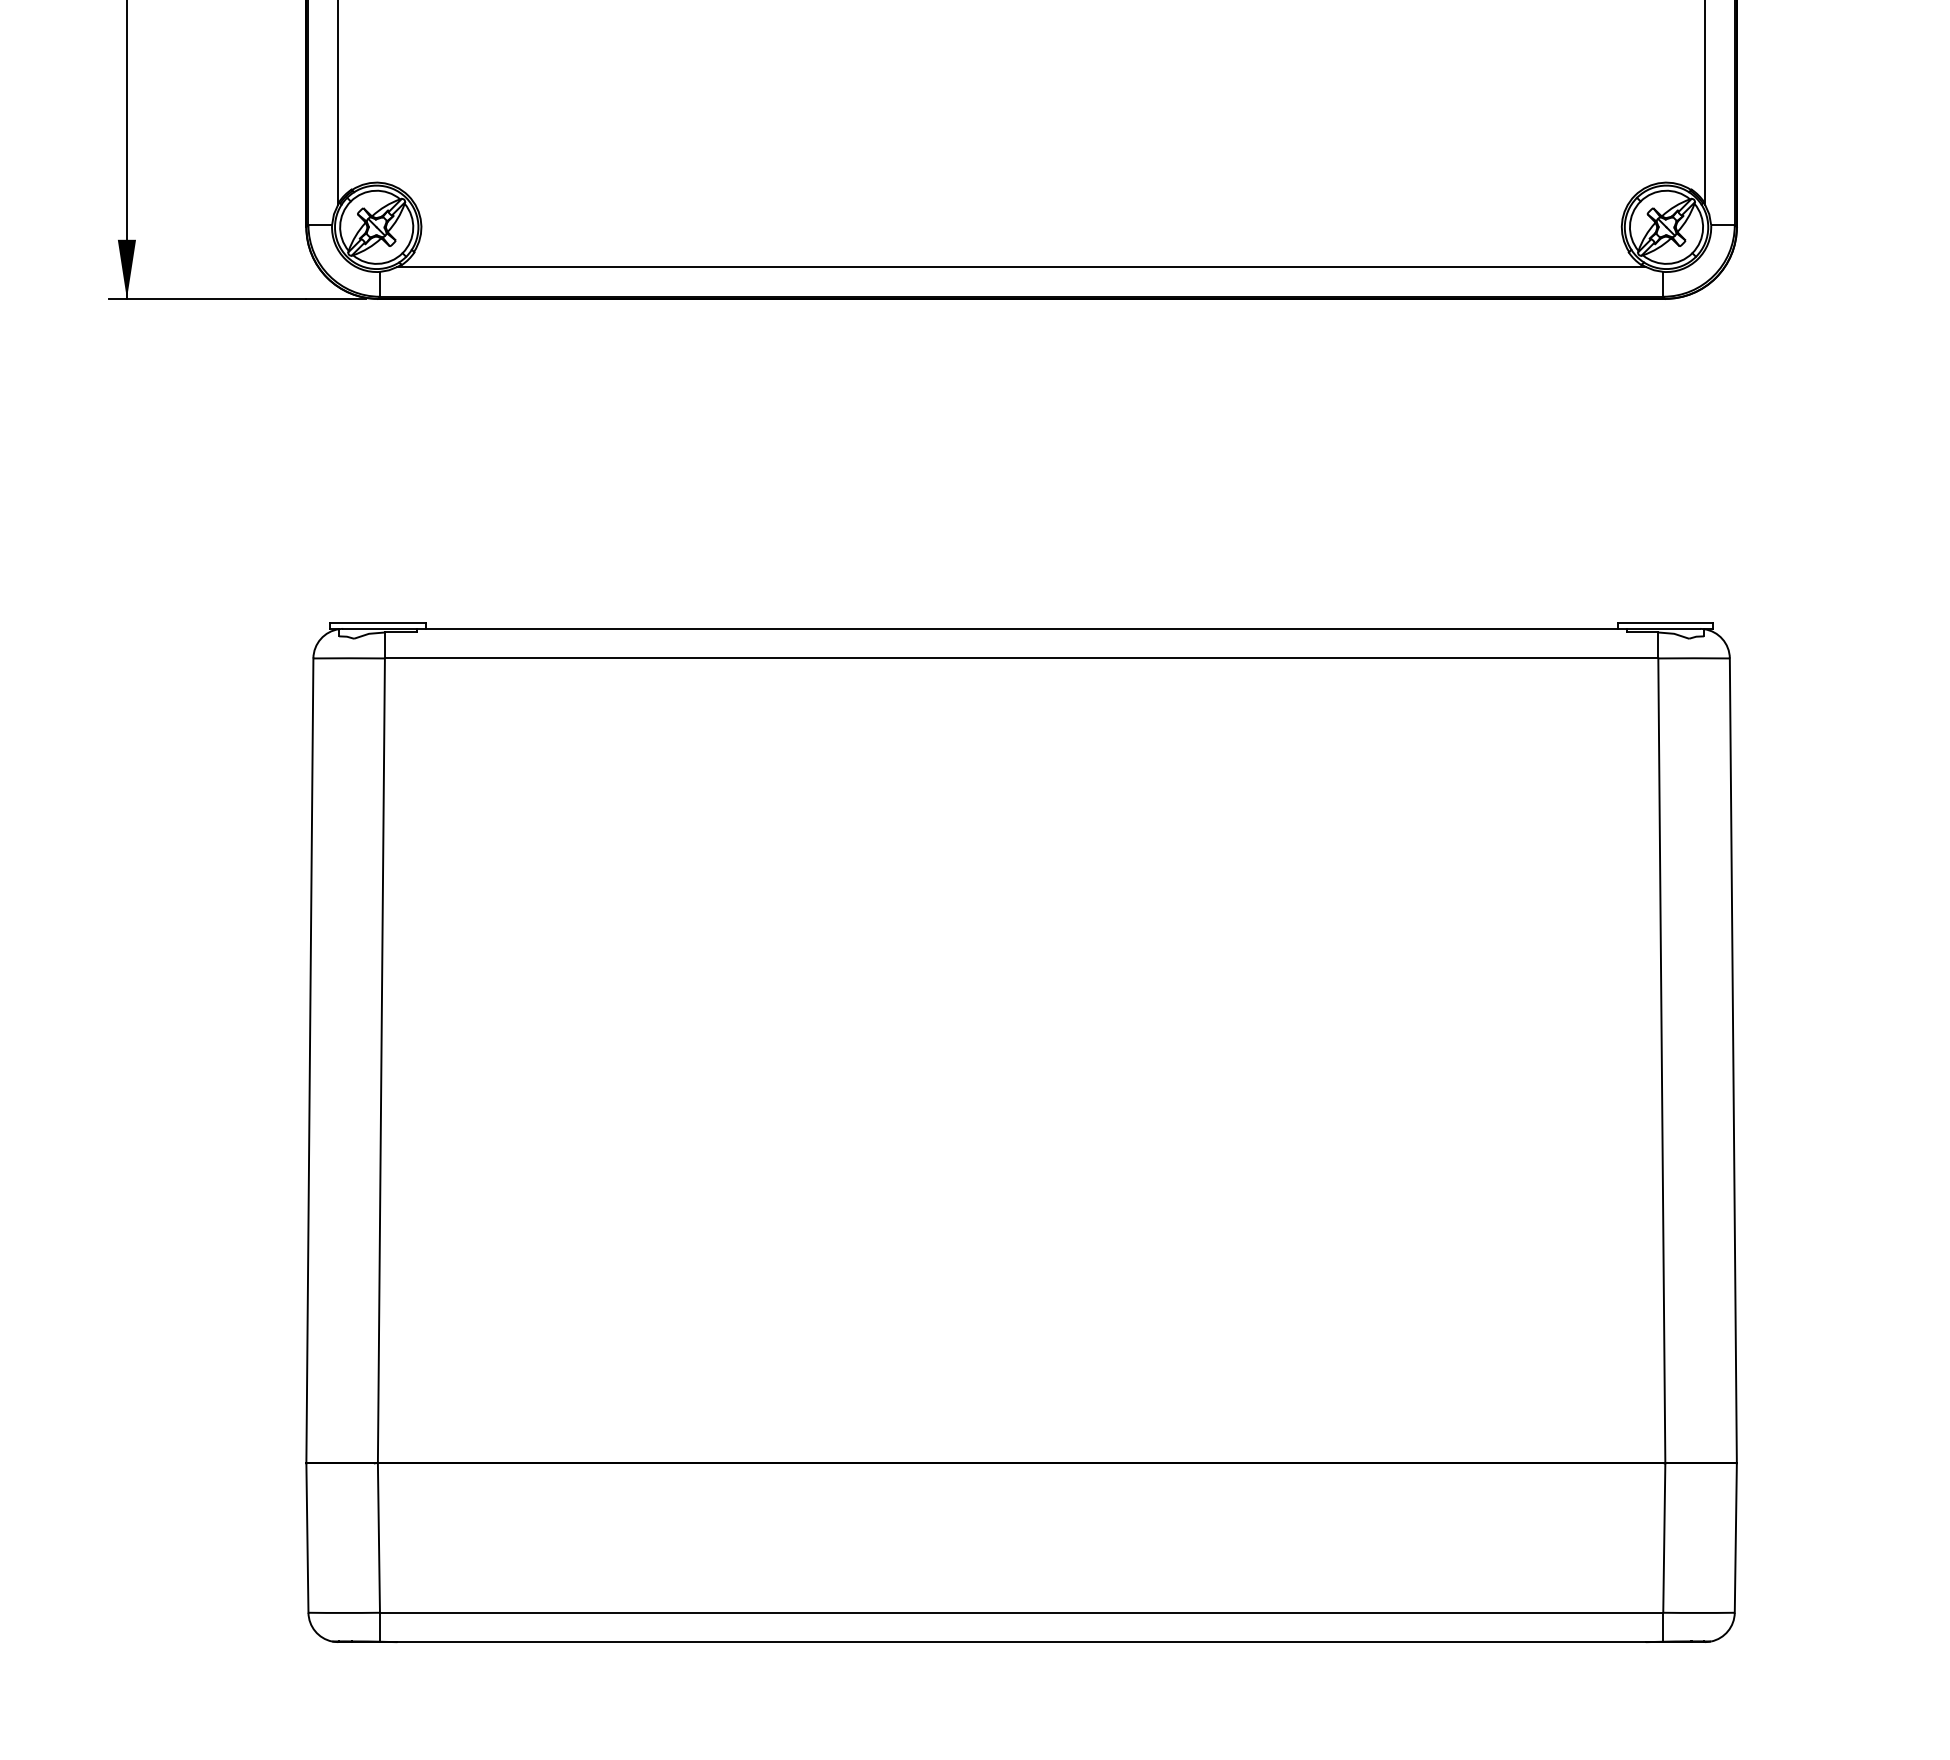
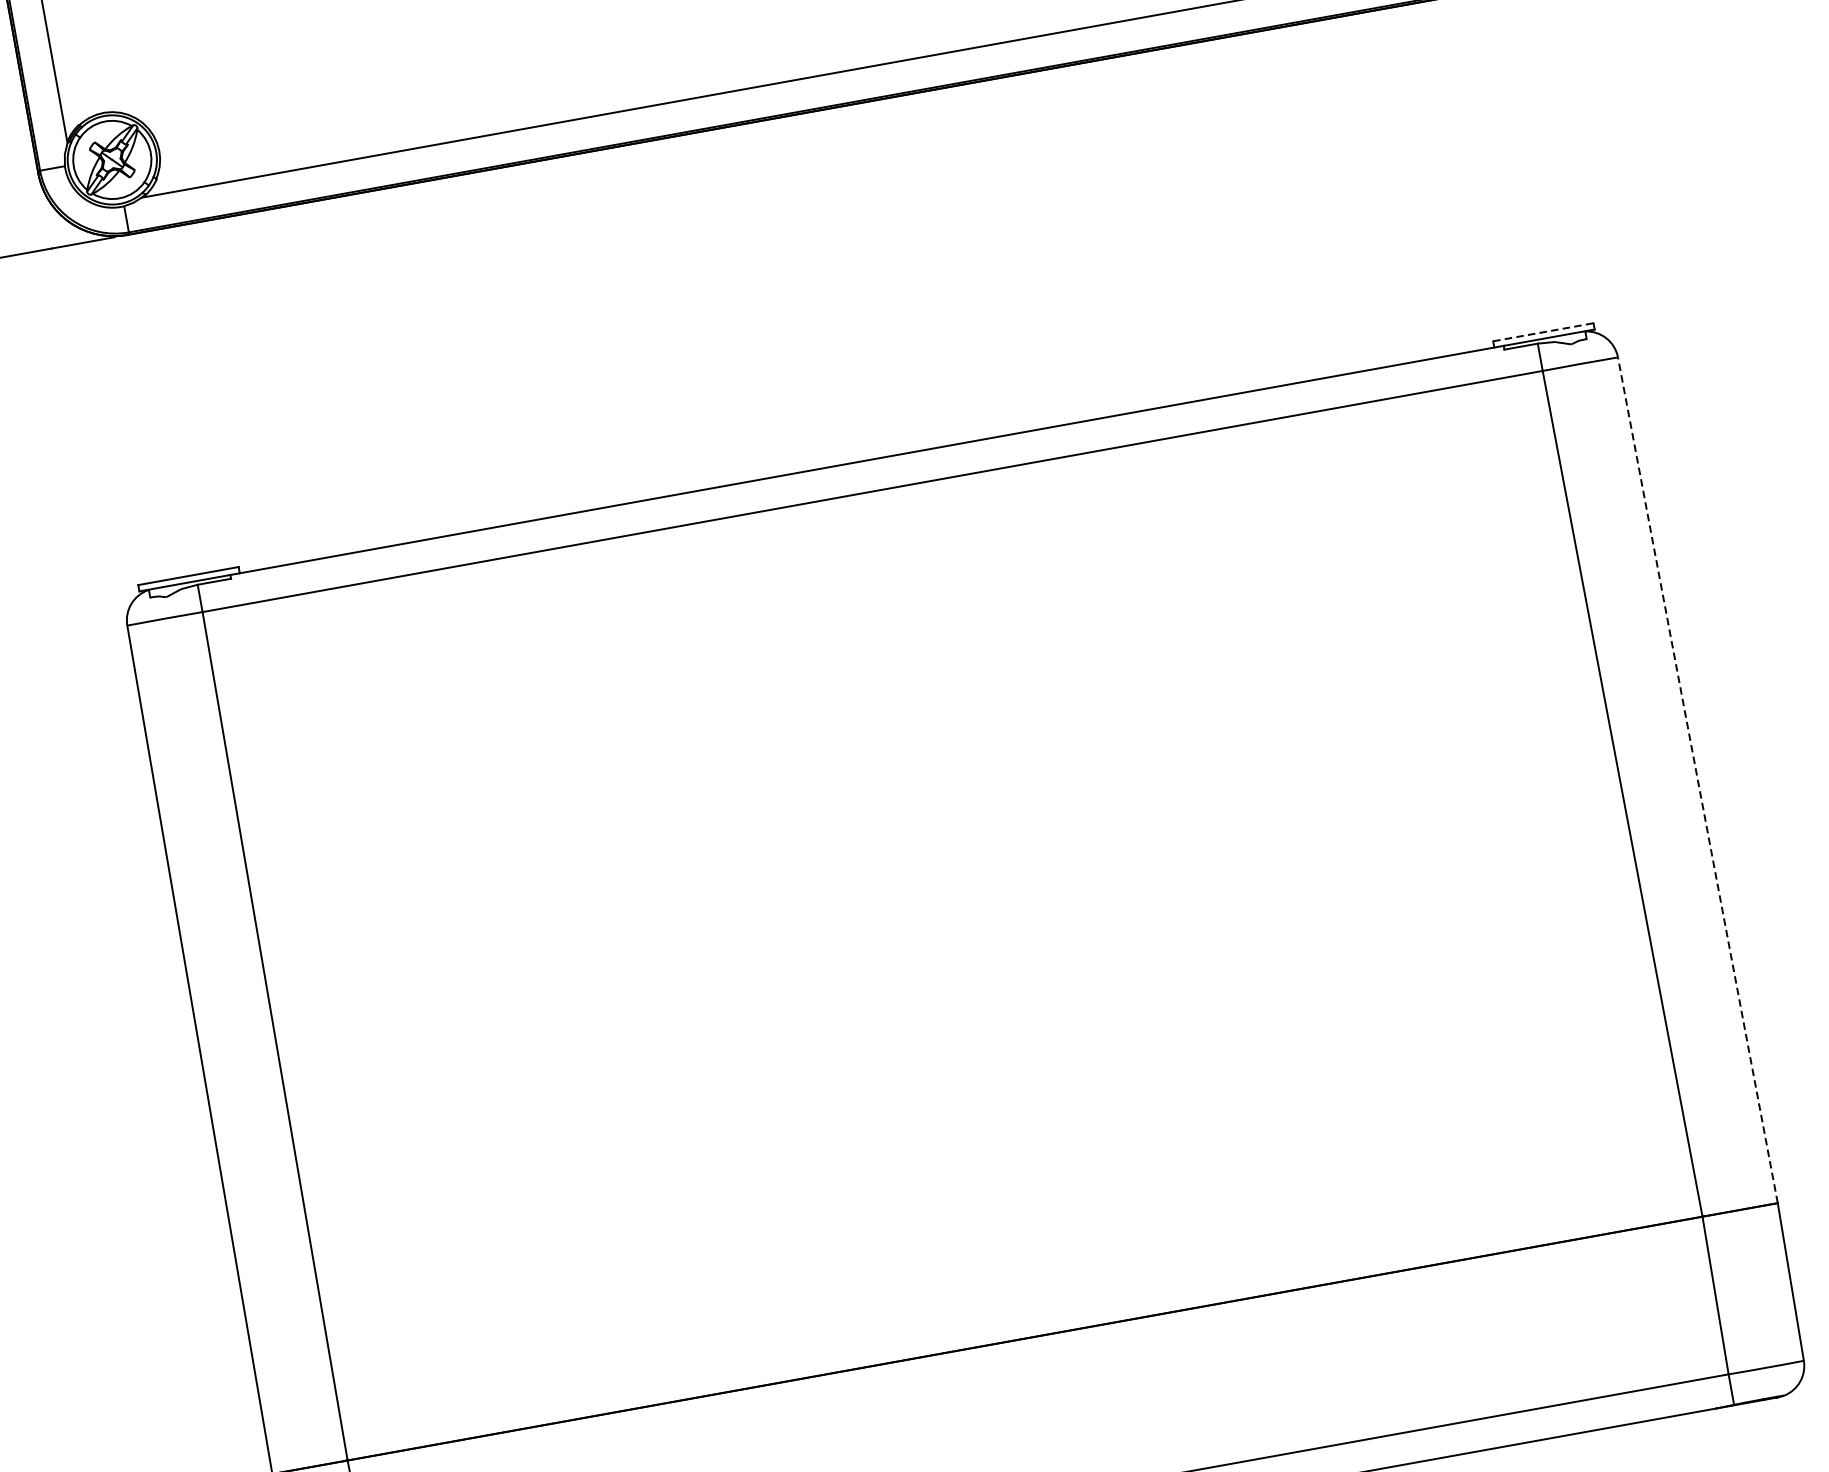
line: (1665, 622) -> (1543, 331), solid -> dashed
line: (1733, 1060) -> (1697, 779), solid -> dashed

